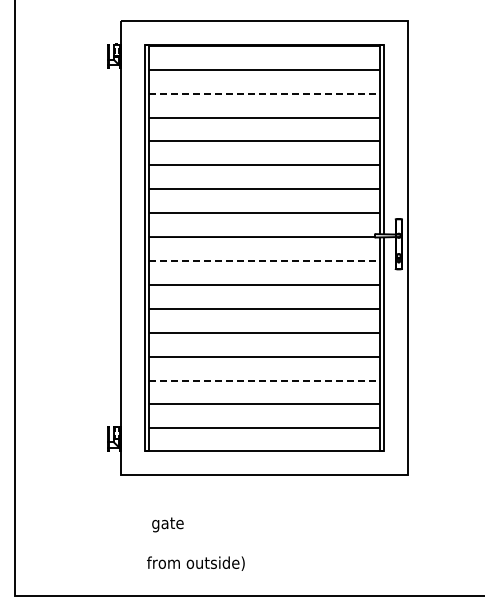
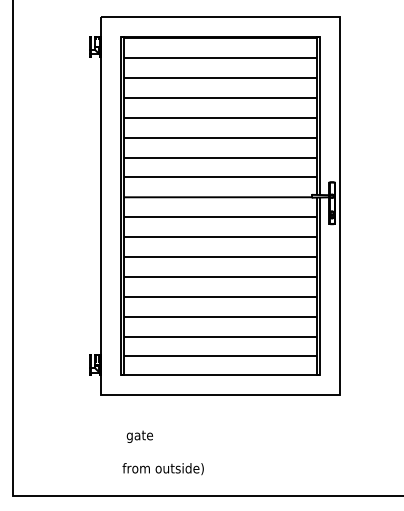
line: (264, 93) -> (220, 77), dashed -> solid
line: (264, 260) -> (220, 216), dashed -> solid
line: (264, 380) -> (220, 316), dashed -> solid

